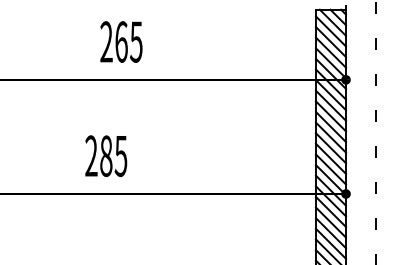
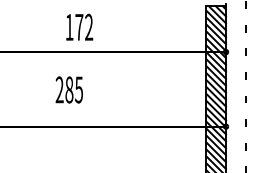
text: (121, 40) -> (79, 26), 265 -> 172
text: (104, 155) -> (68, 89), moved

